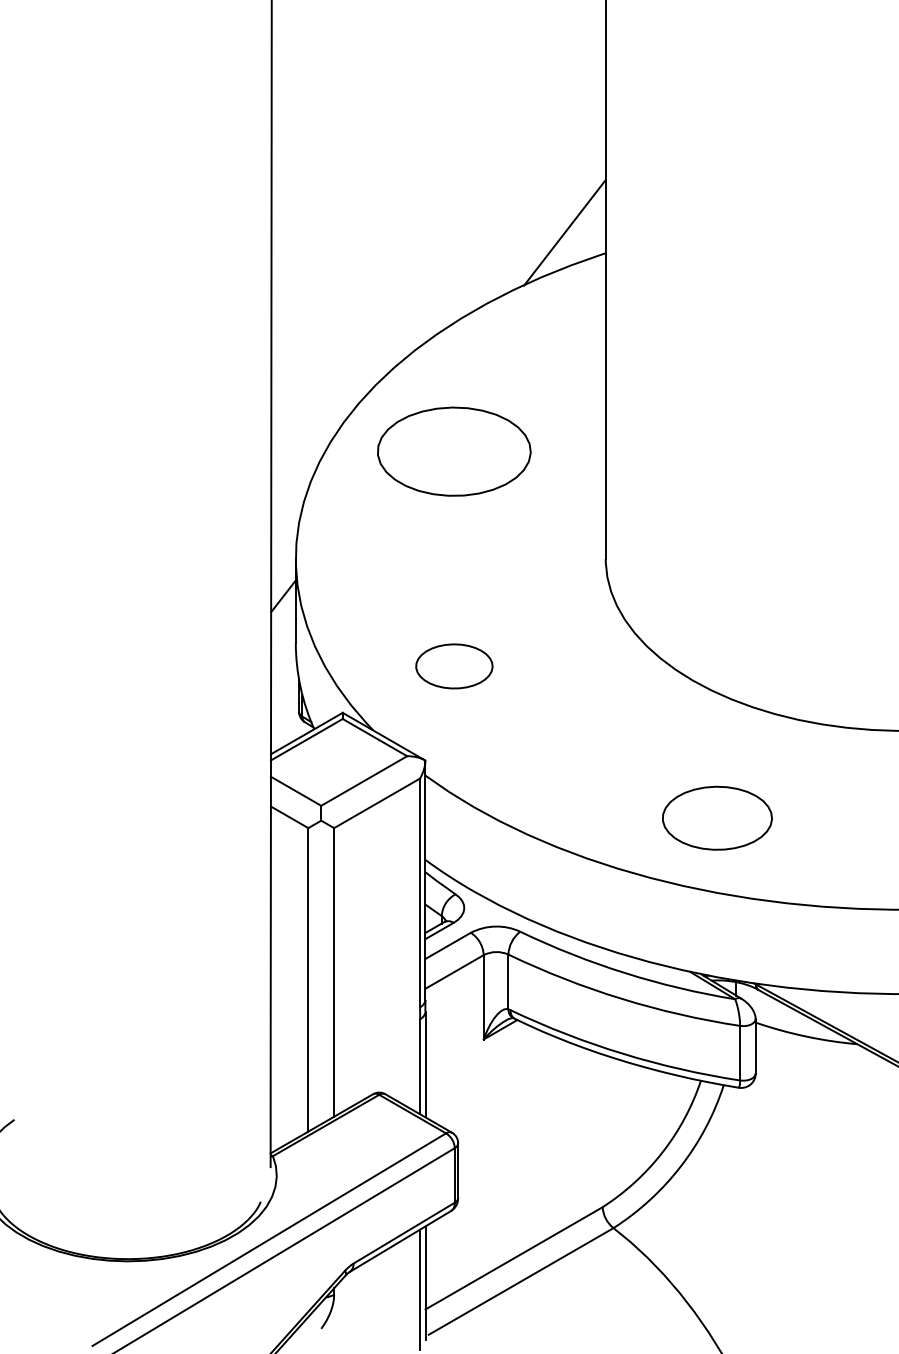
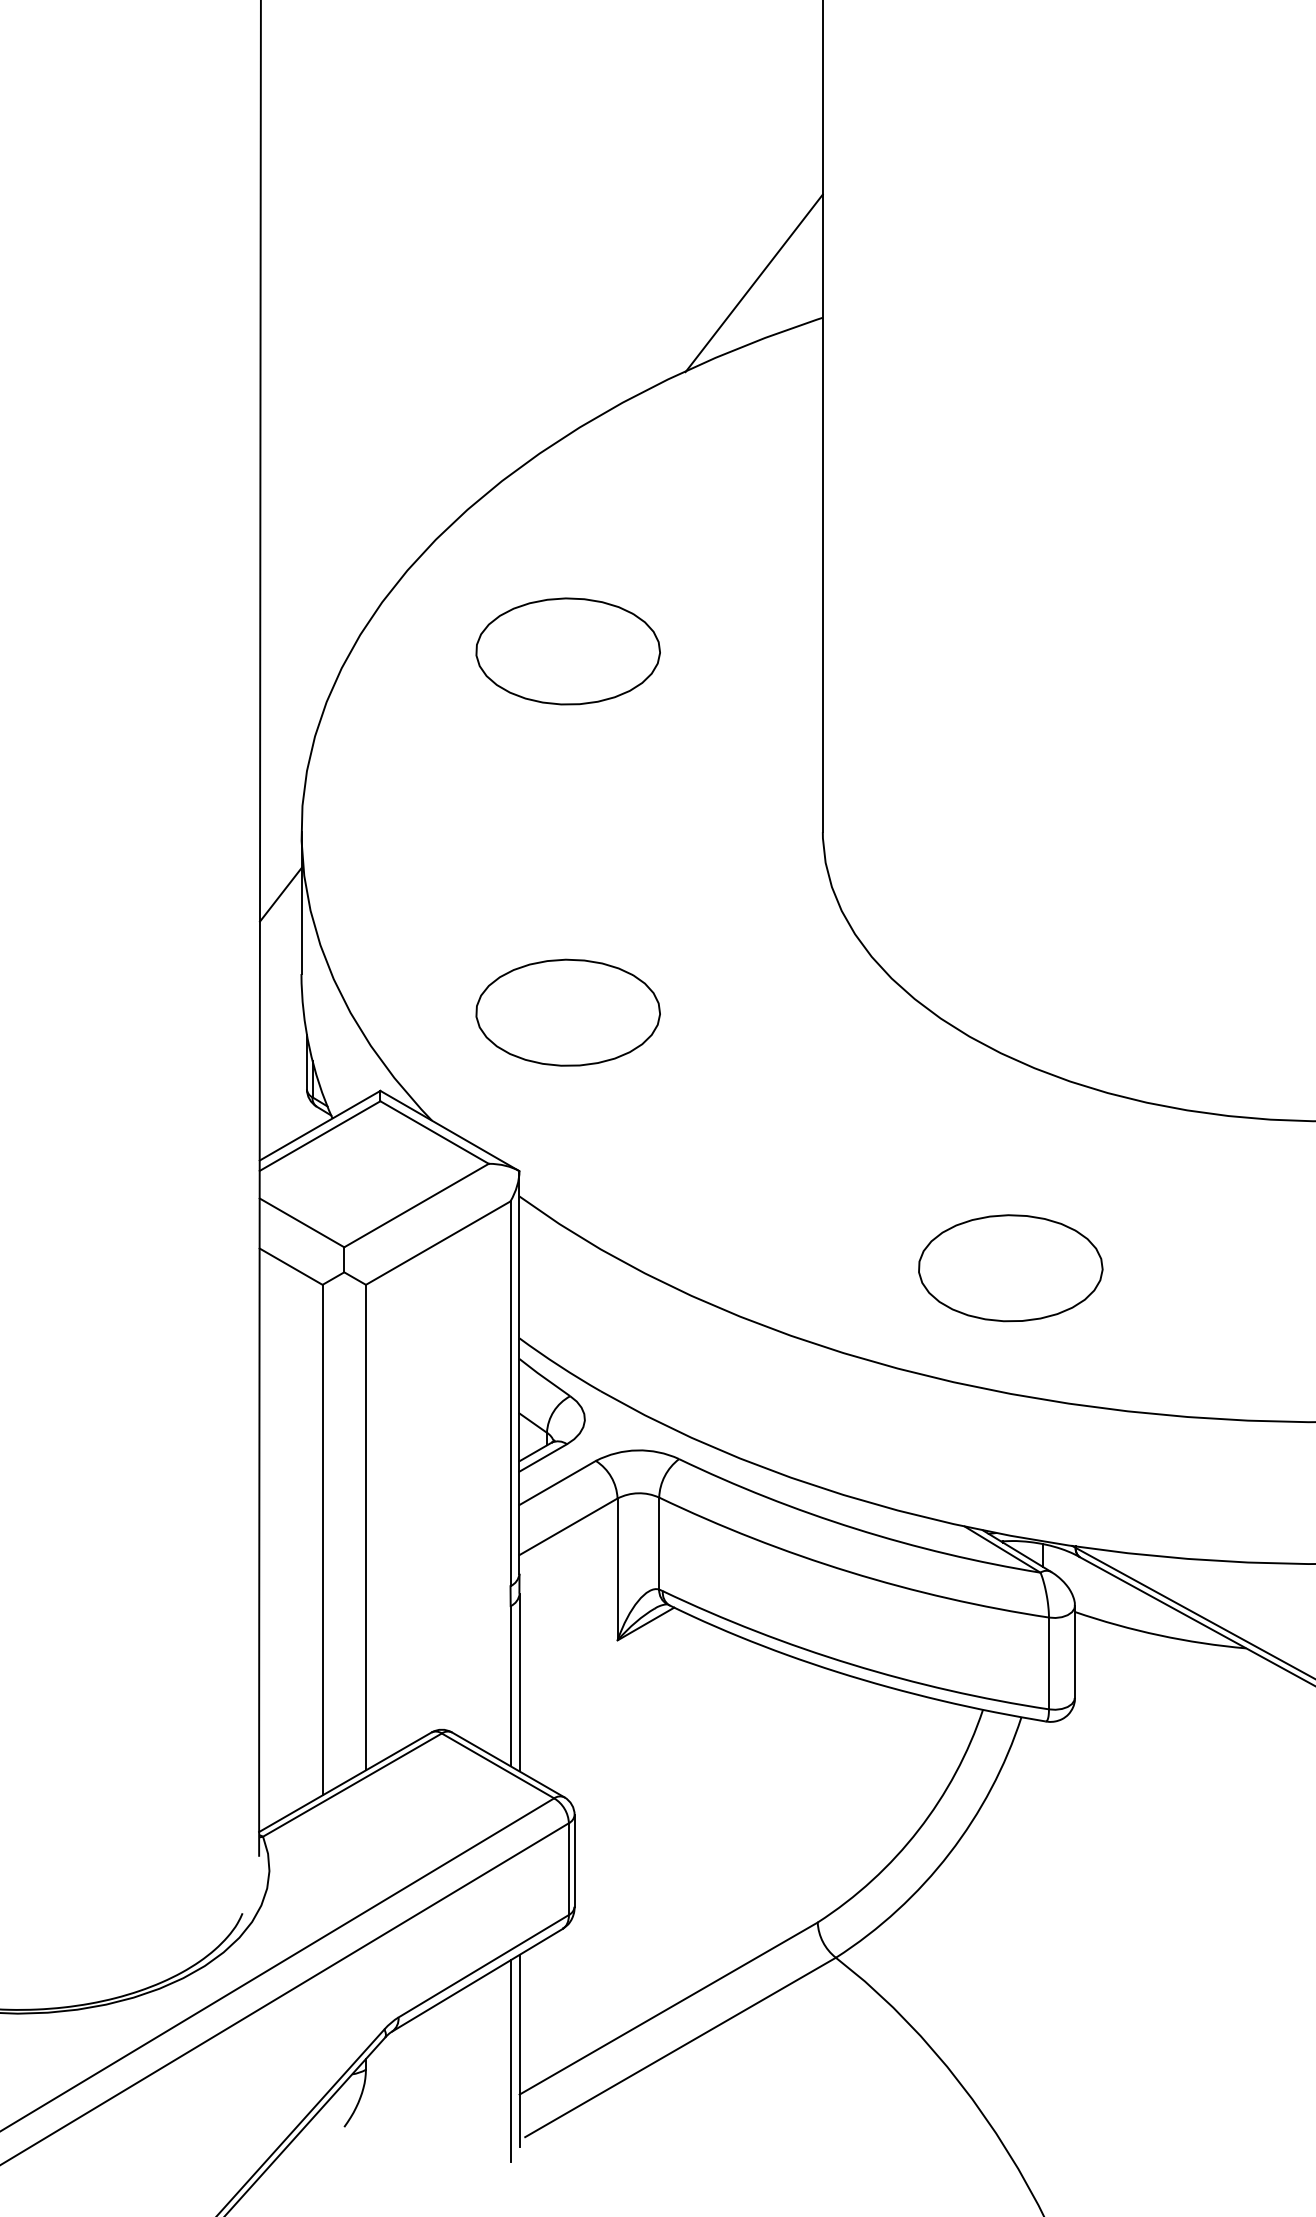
part: (454, 451) -> (568, 651), size x0.71
part: (454, 666) -> (568, 1012), size x1.43

